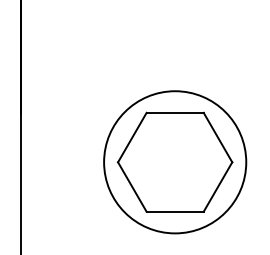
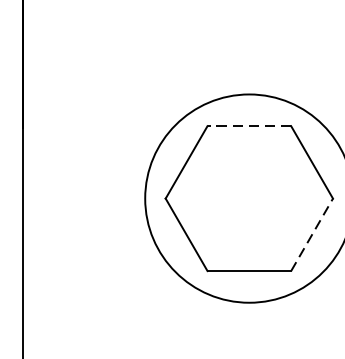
line: (175, 112) -> (249, 125), solid -> dashed
line: (218, 187) -> (312, 235), solid -> dashed

